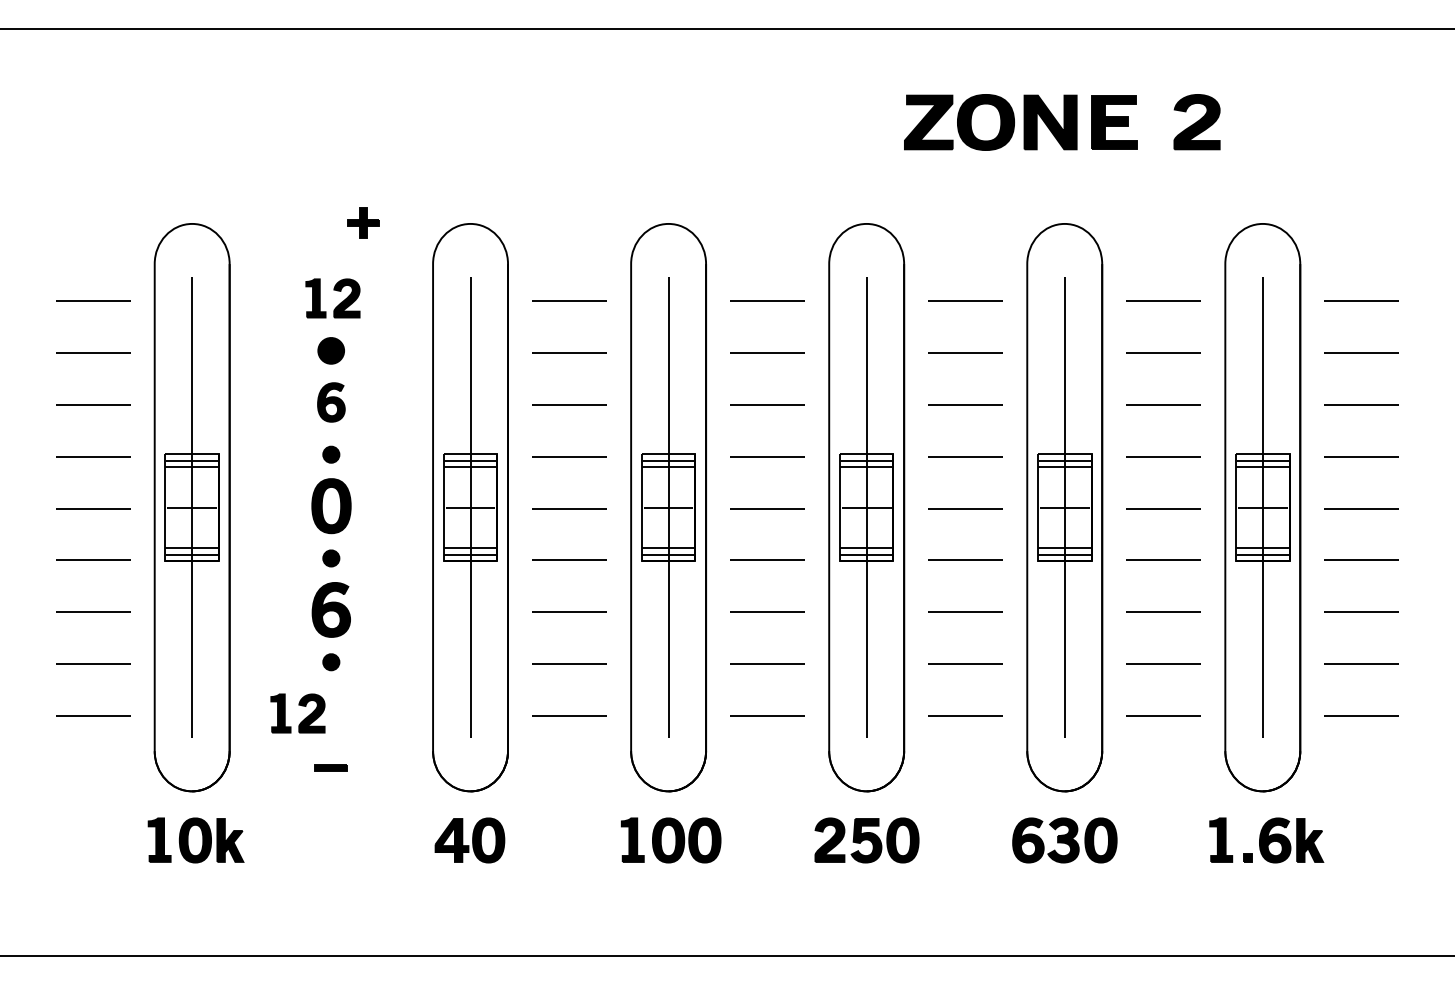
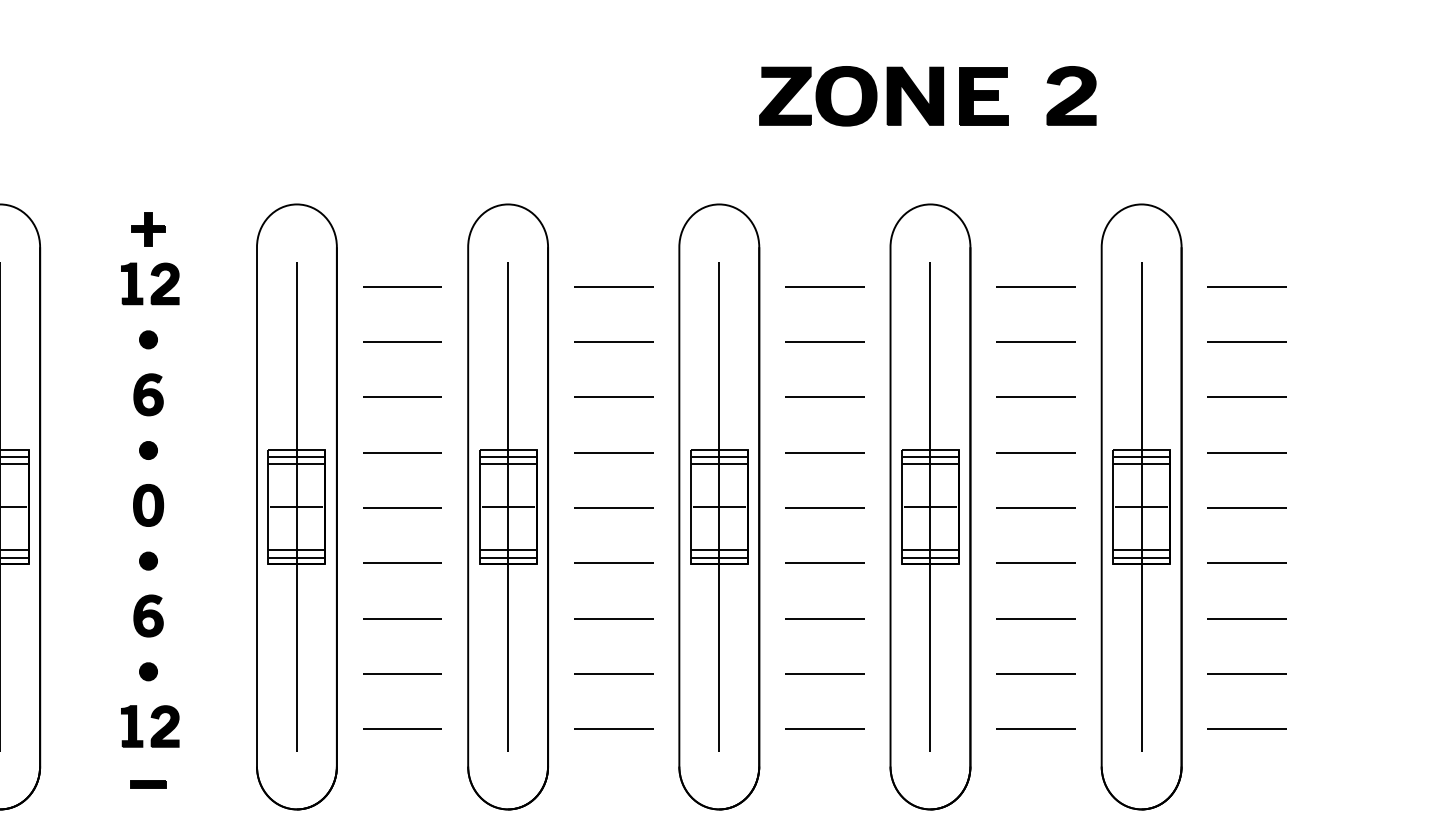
part: (363, 222) -> (148, 228), moved
part: (331, 350) -> (148, 339), size x0.62
part: (330, 506) -> (147, 505), size x0.71
part: (331, 609) -> (148, 615), size x0.71
part: (298, 705) -> (150, 717), moved

